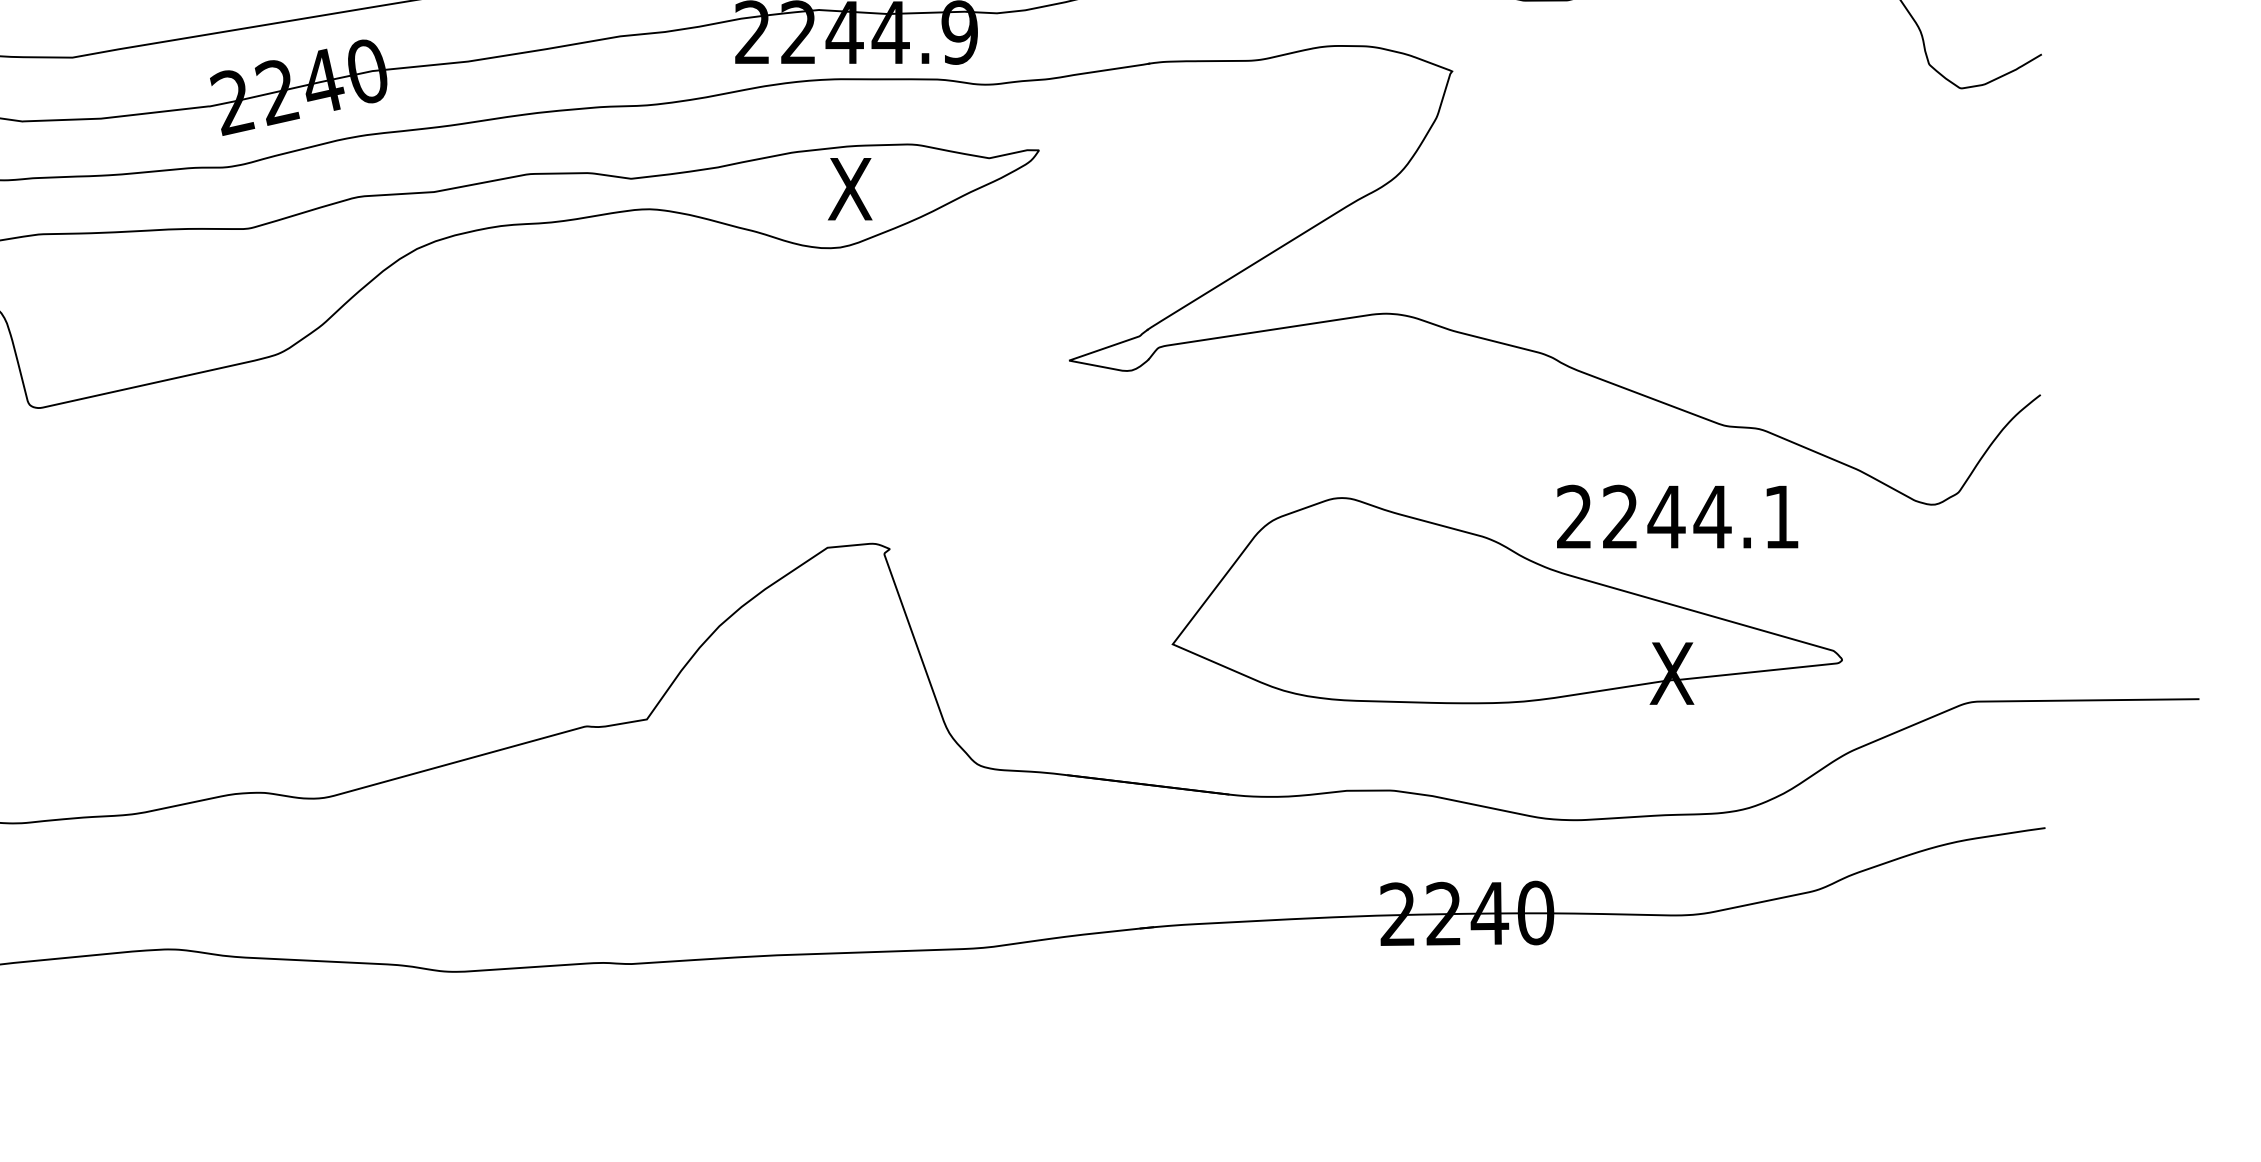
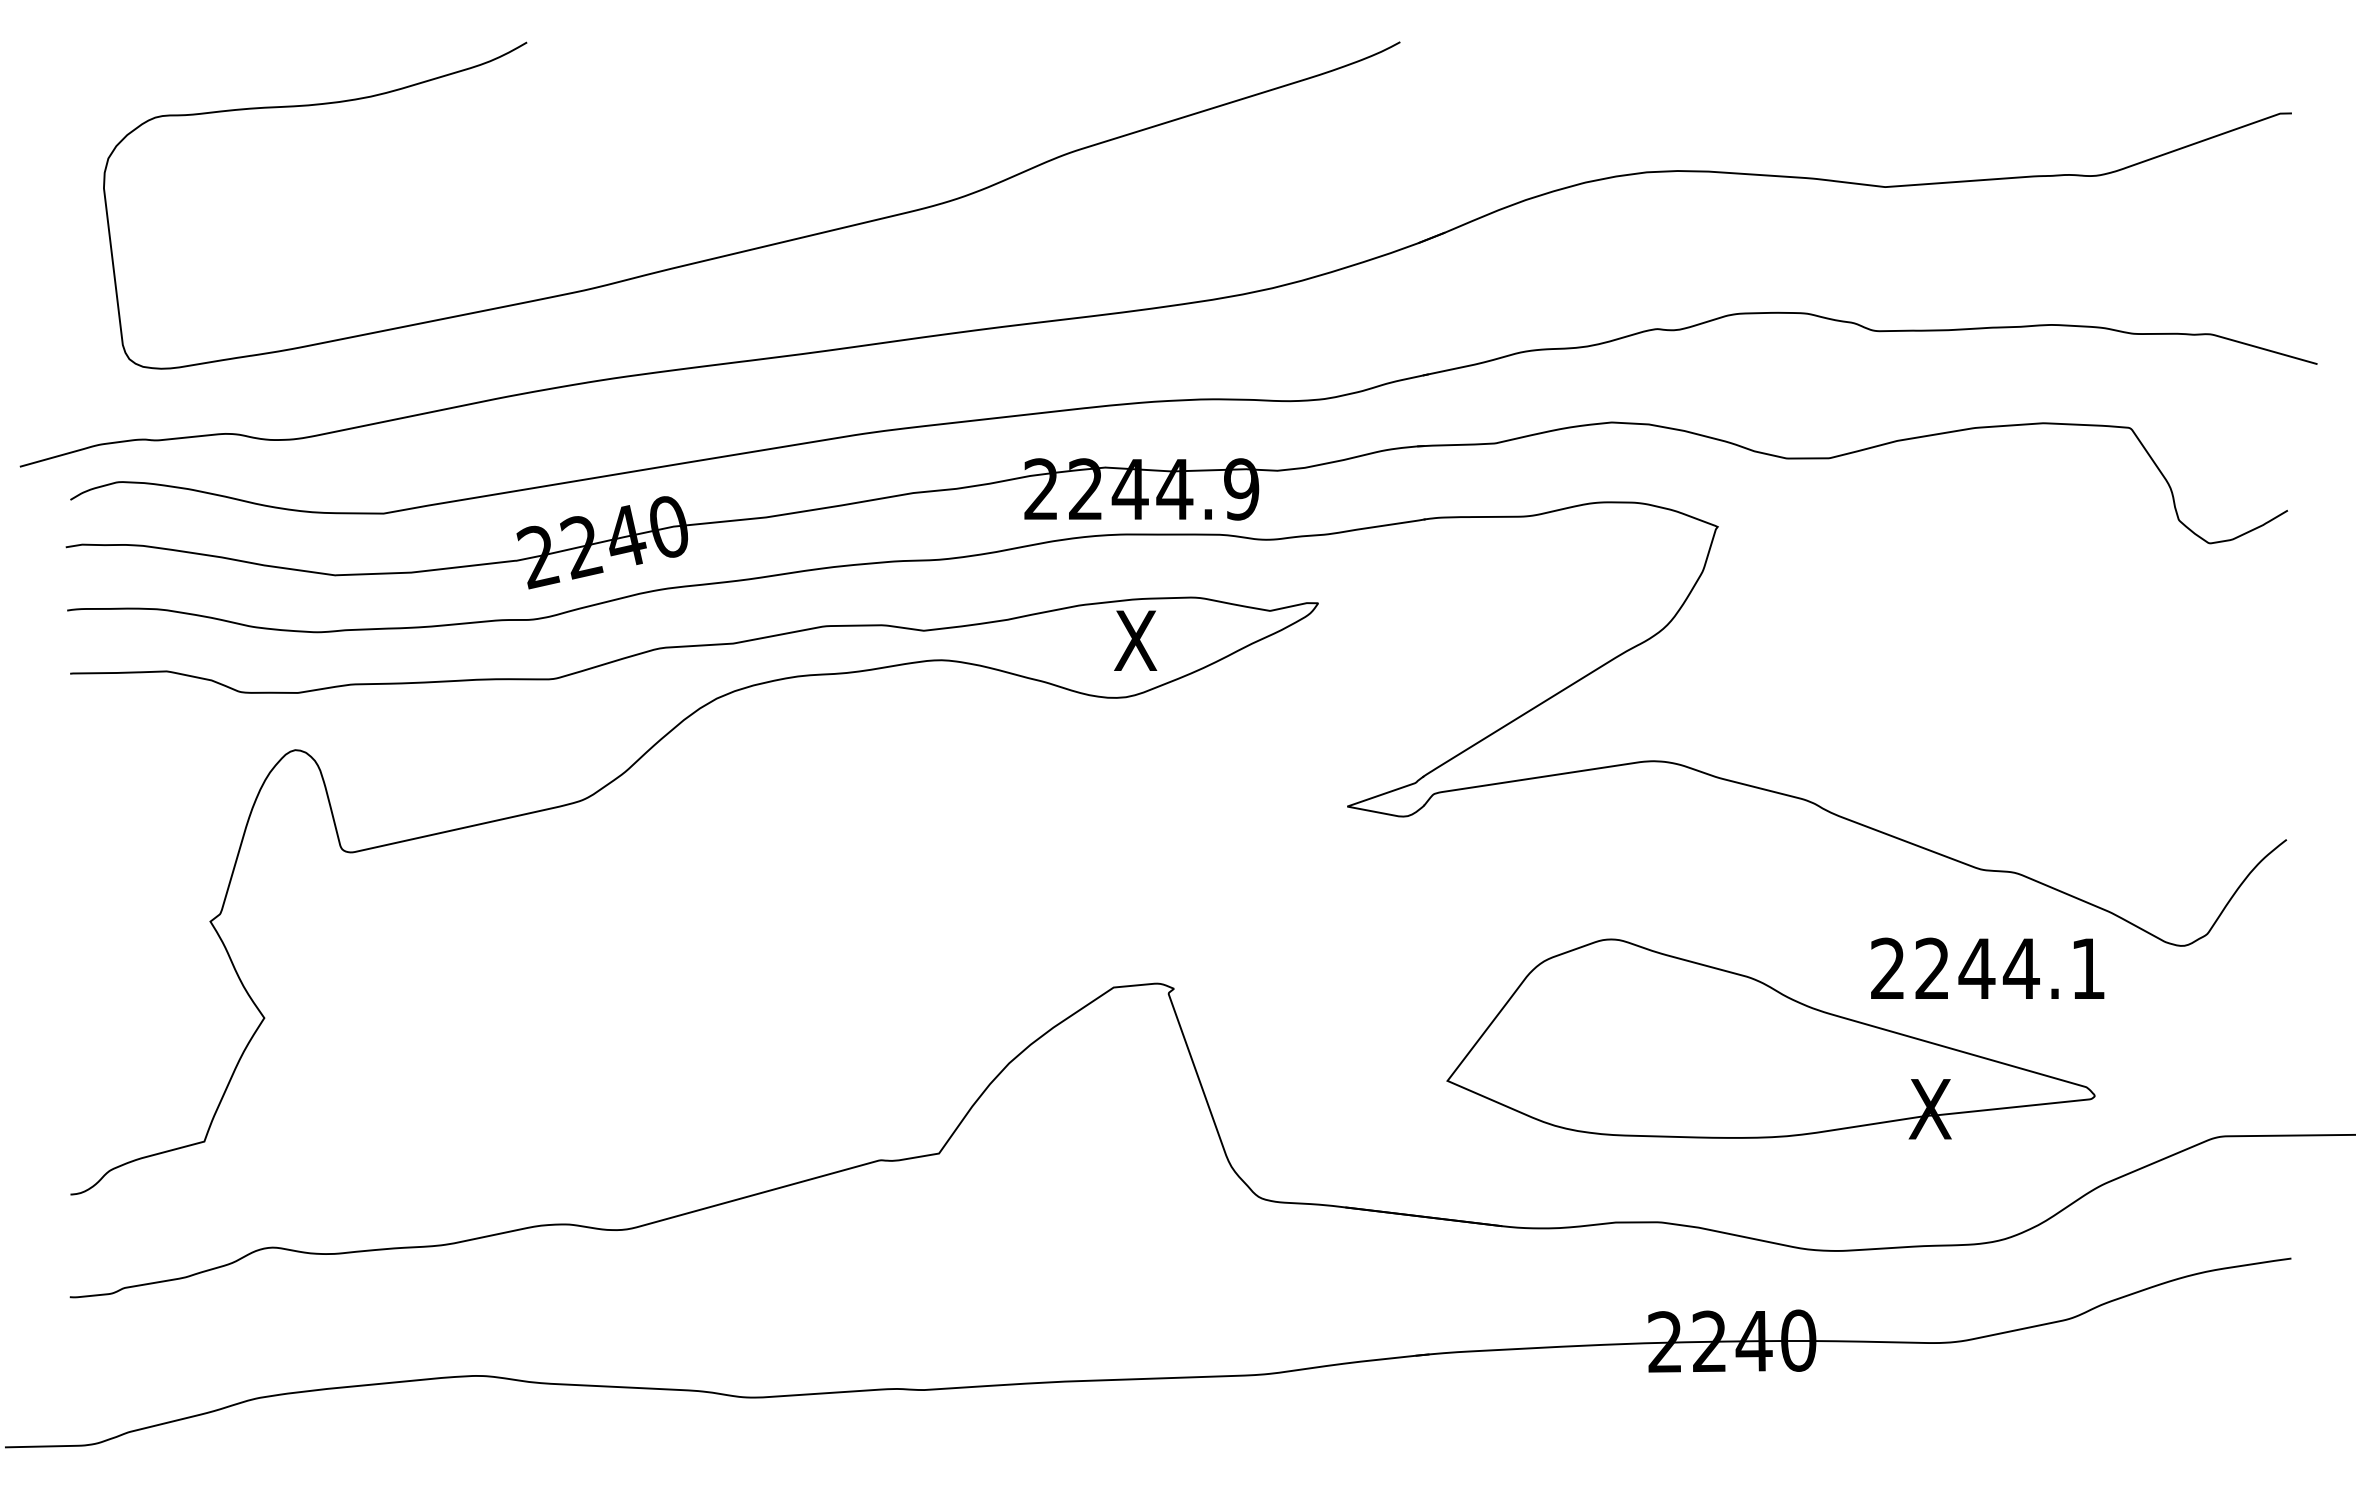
text: (1677, 515) -> (1987, 967), moved

